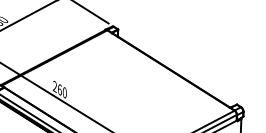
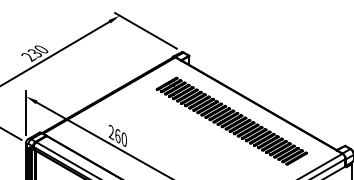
part: (149, 81) -> (231, 120), added

